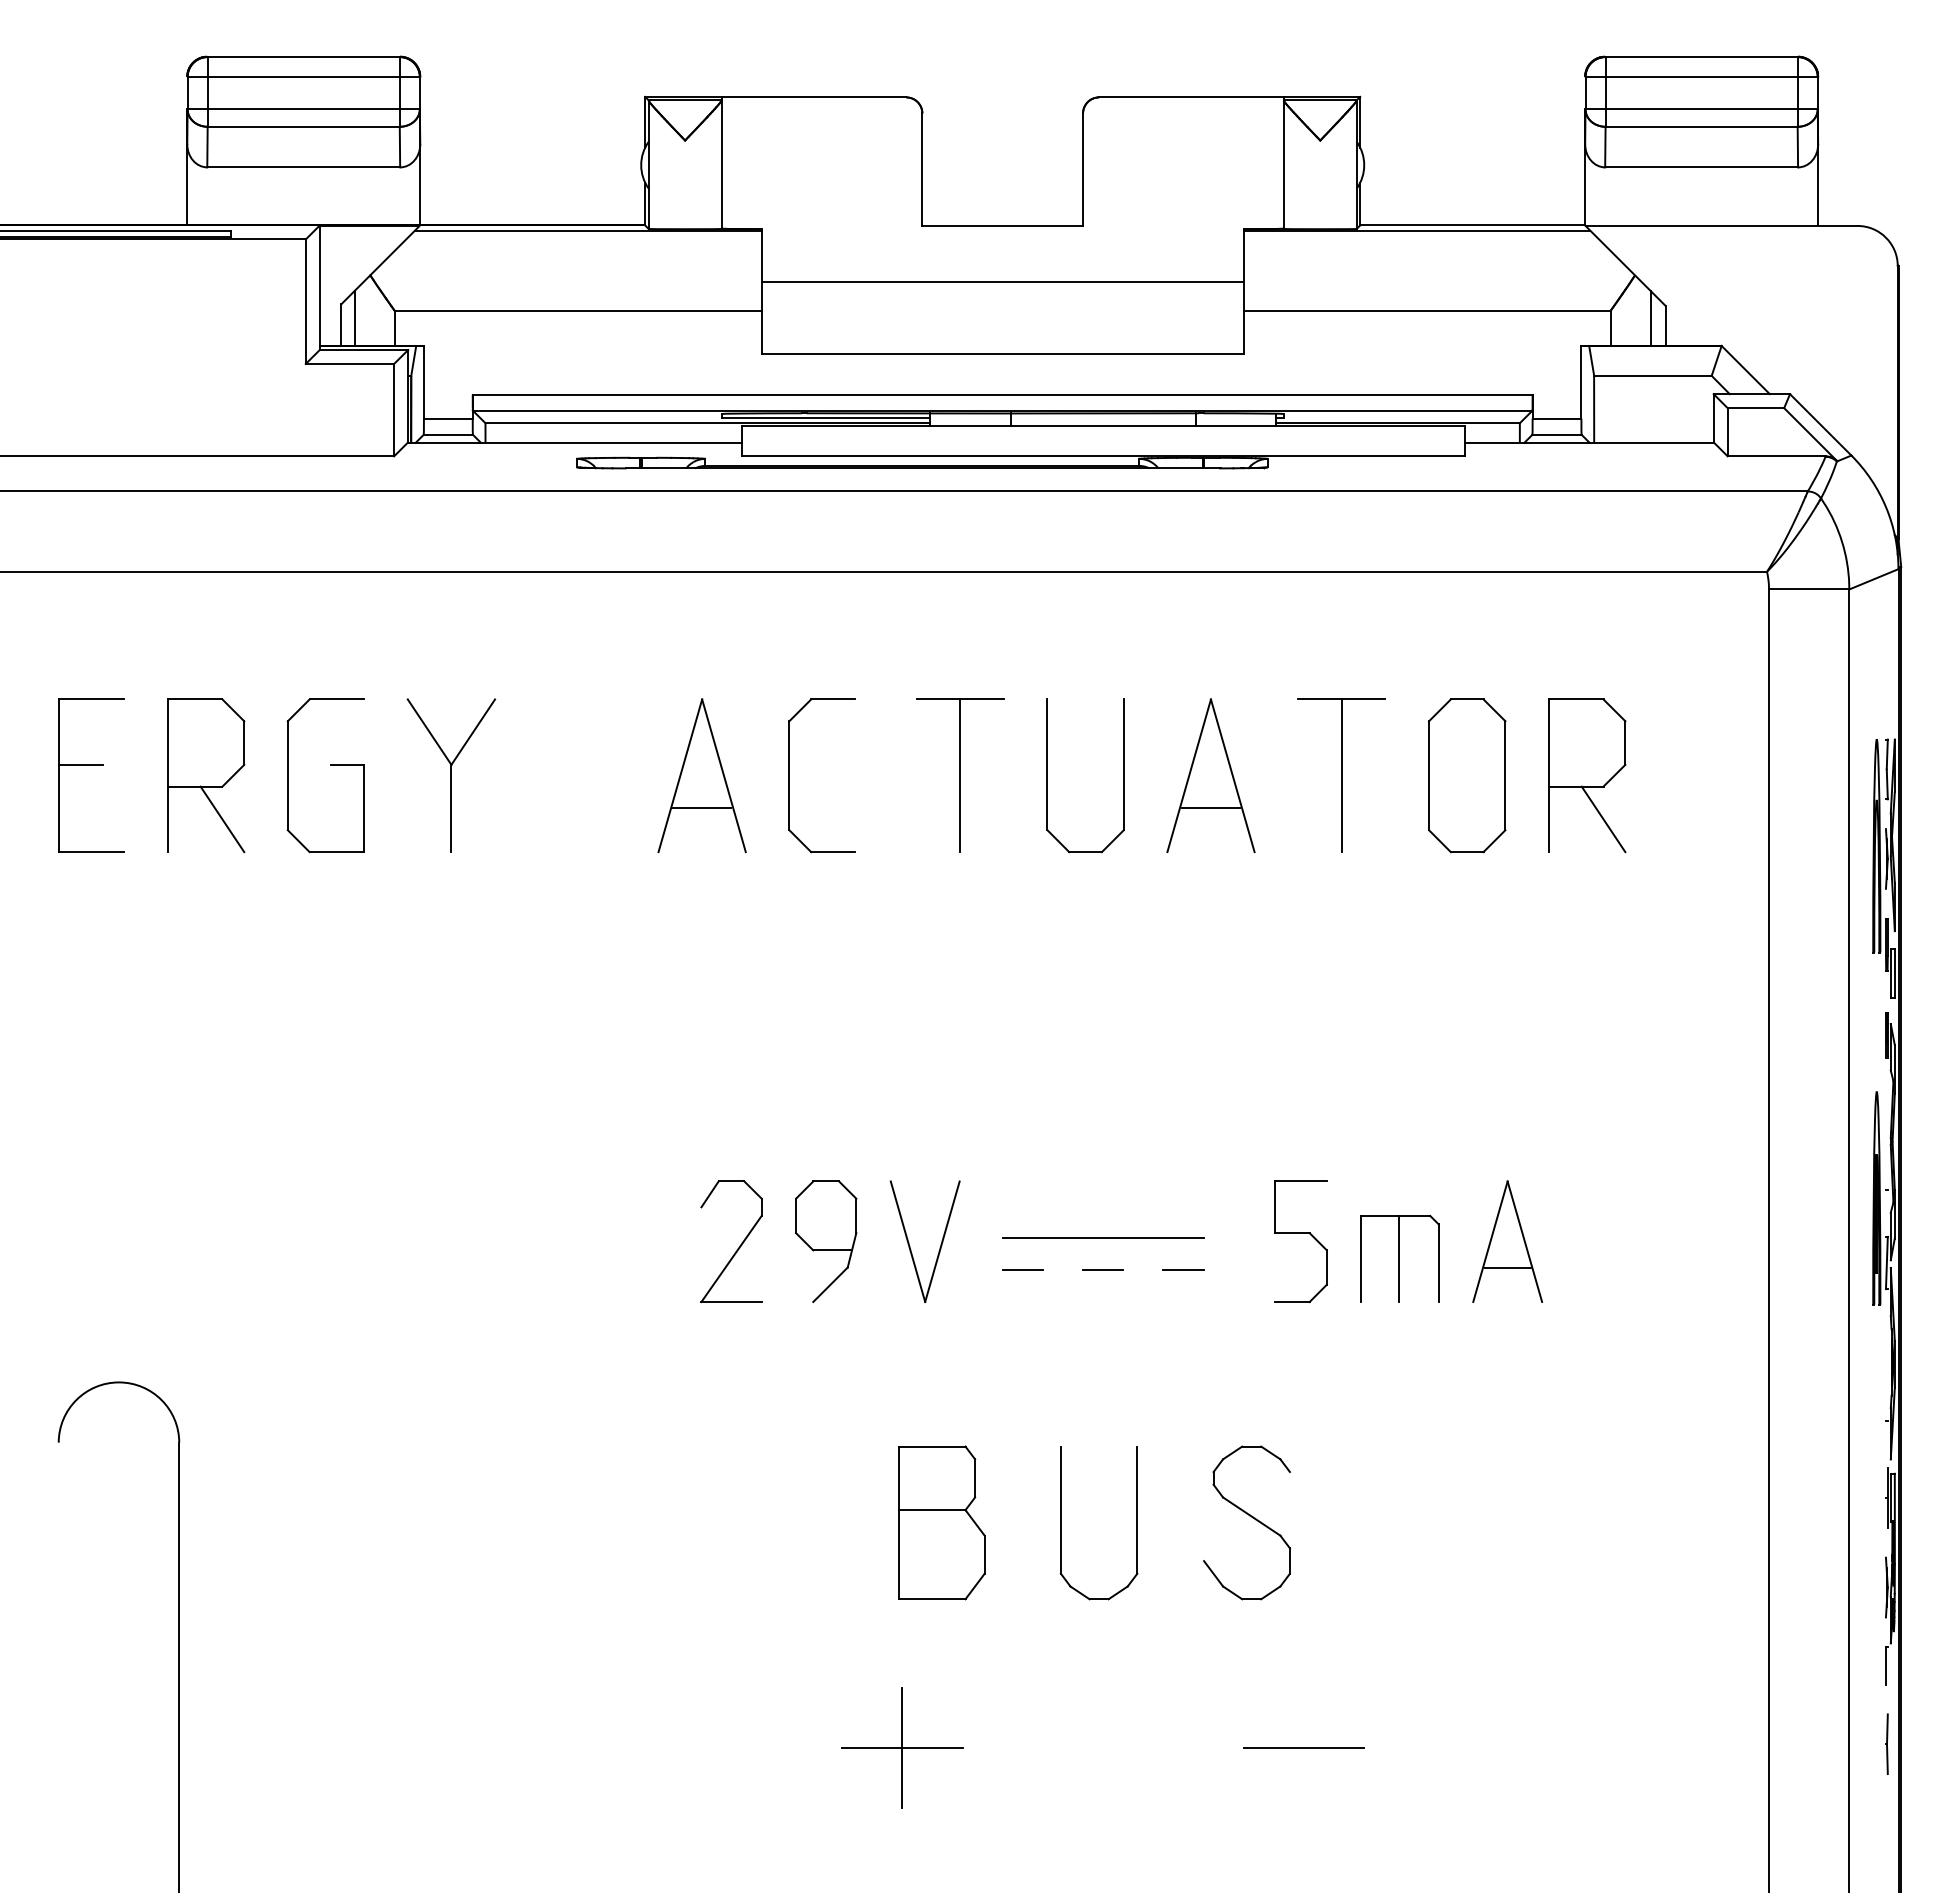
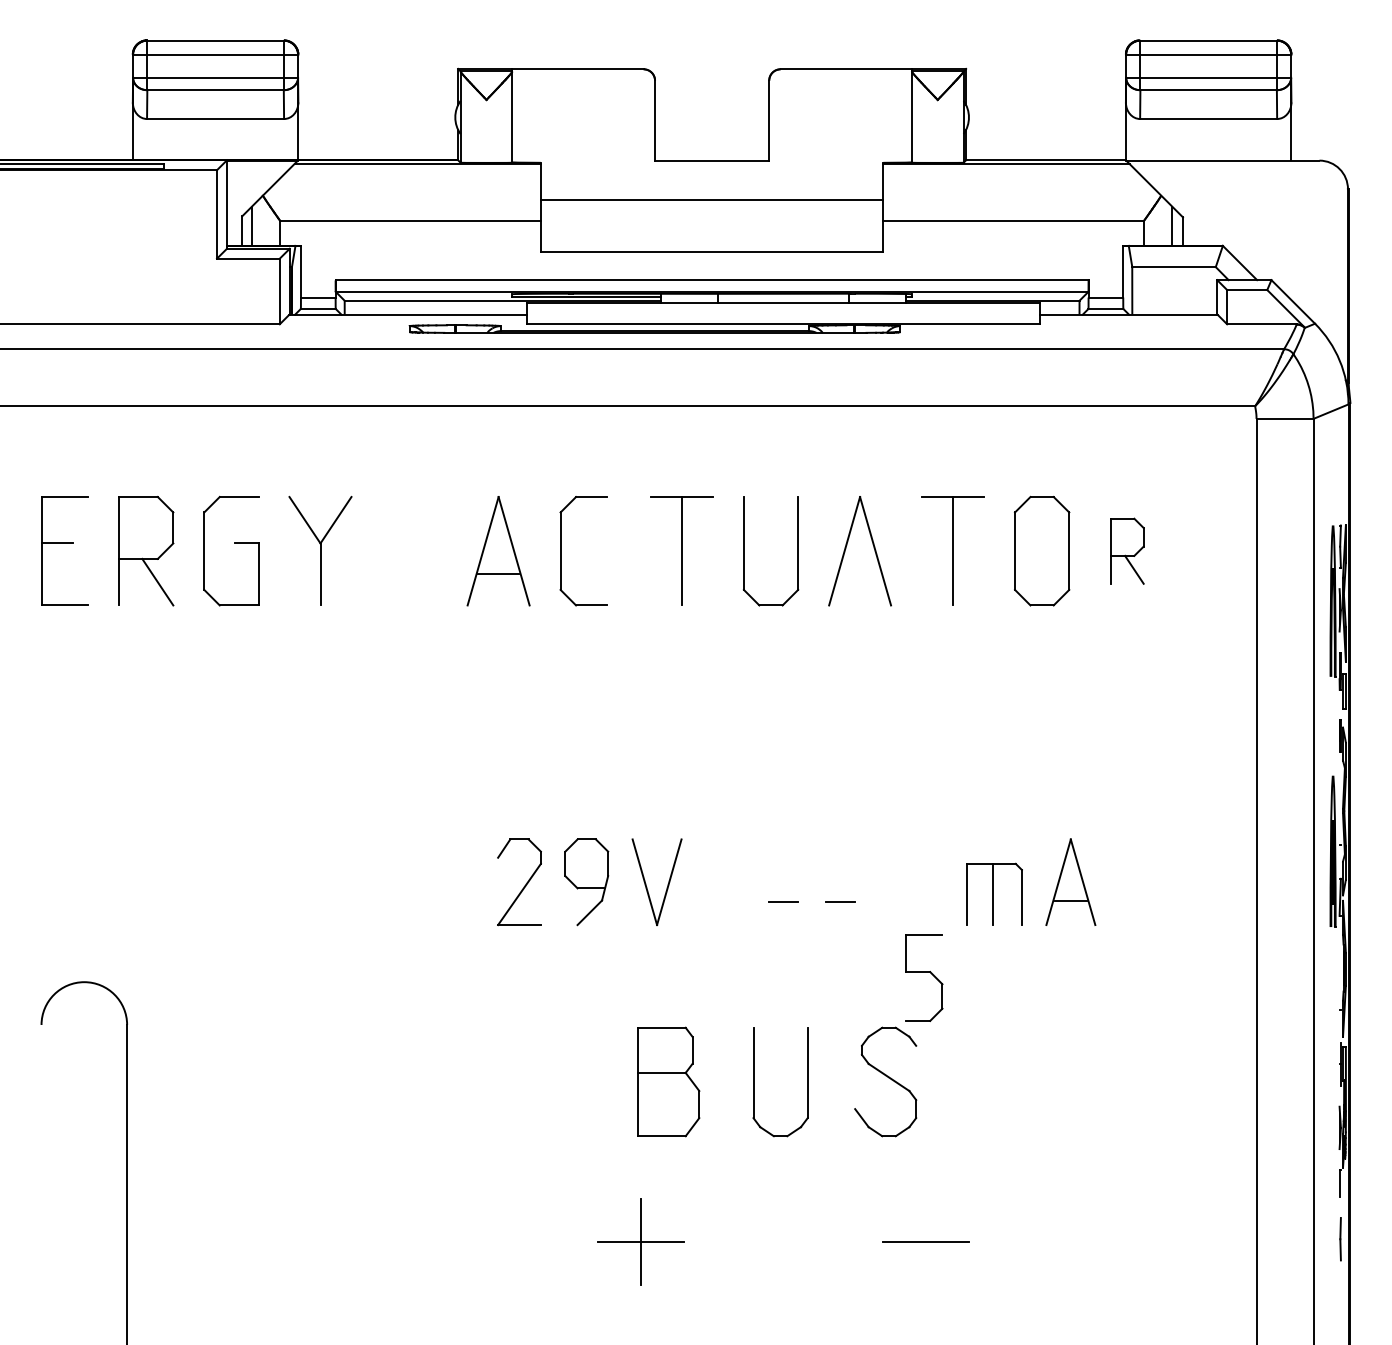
part: (1587, 775) -> (1127, 551), size x0.6
line: (1210, 808) -> (859, 574), removed
part: (1300, 1233) -> (923, 972), moved
line: (1102, 1237) -> (783, 879), removed
line: (1022, 1269) -> (726, 901), removed

